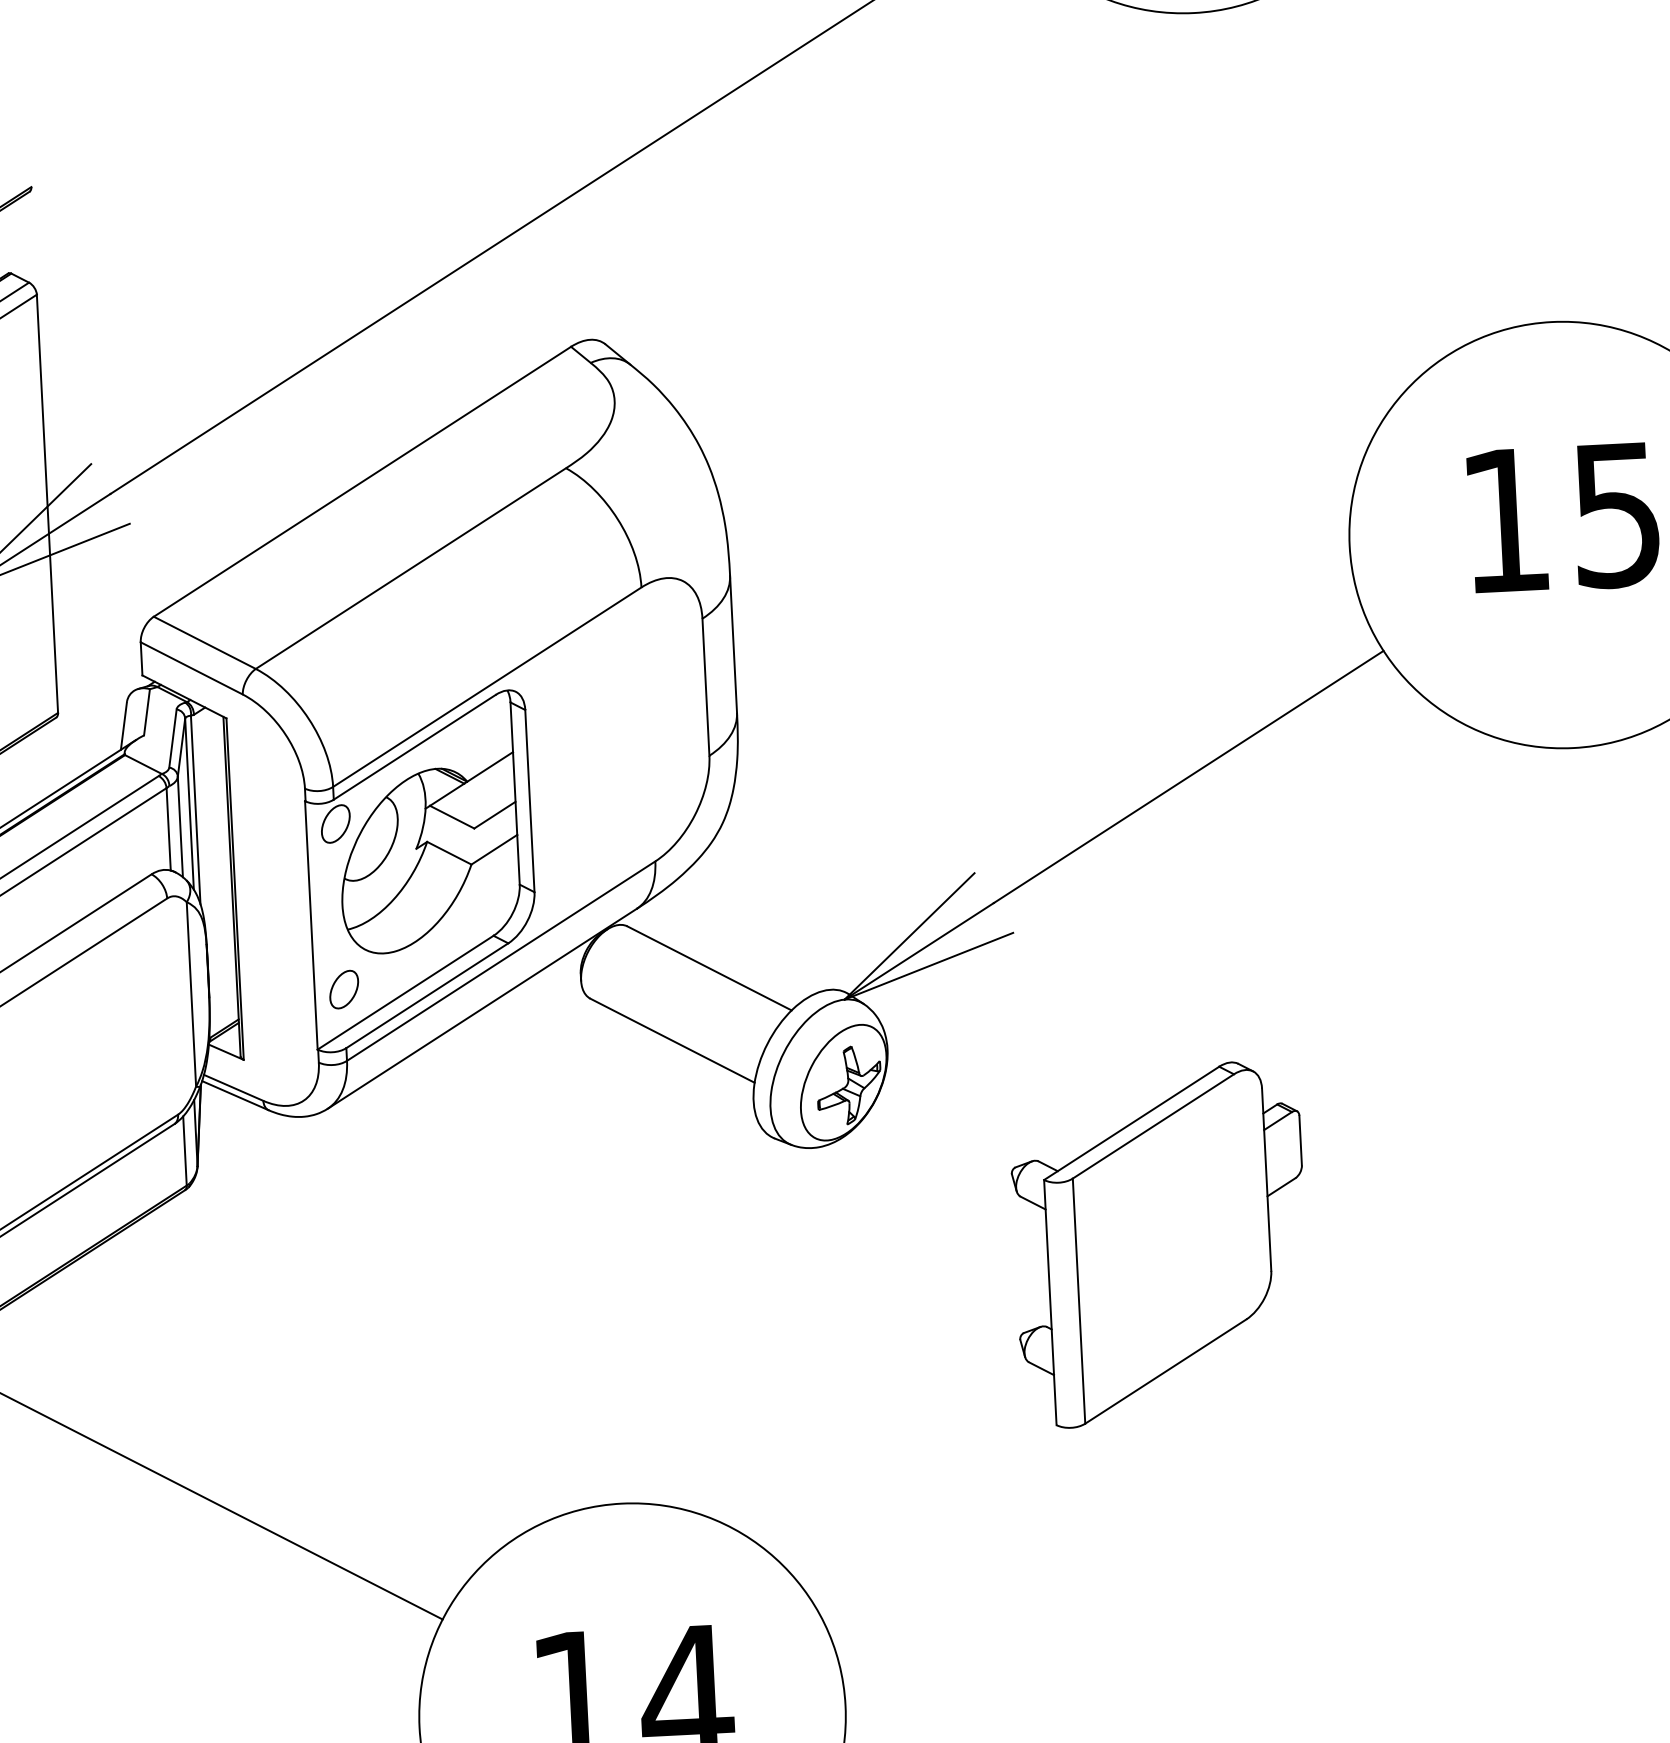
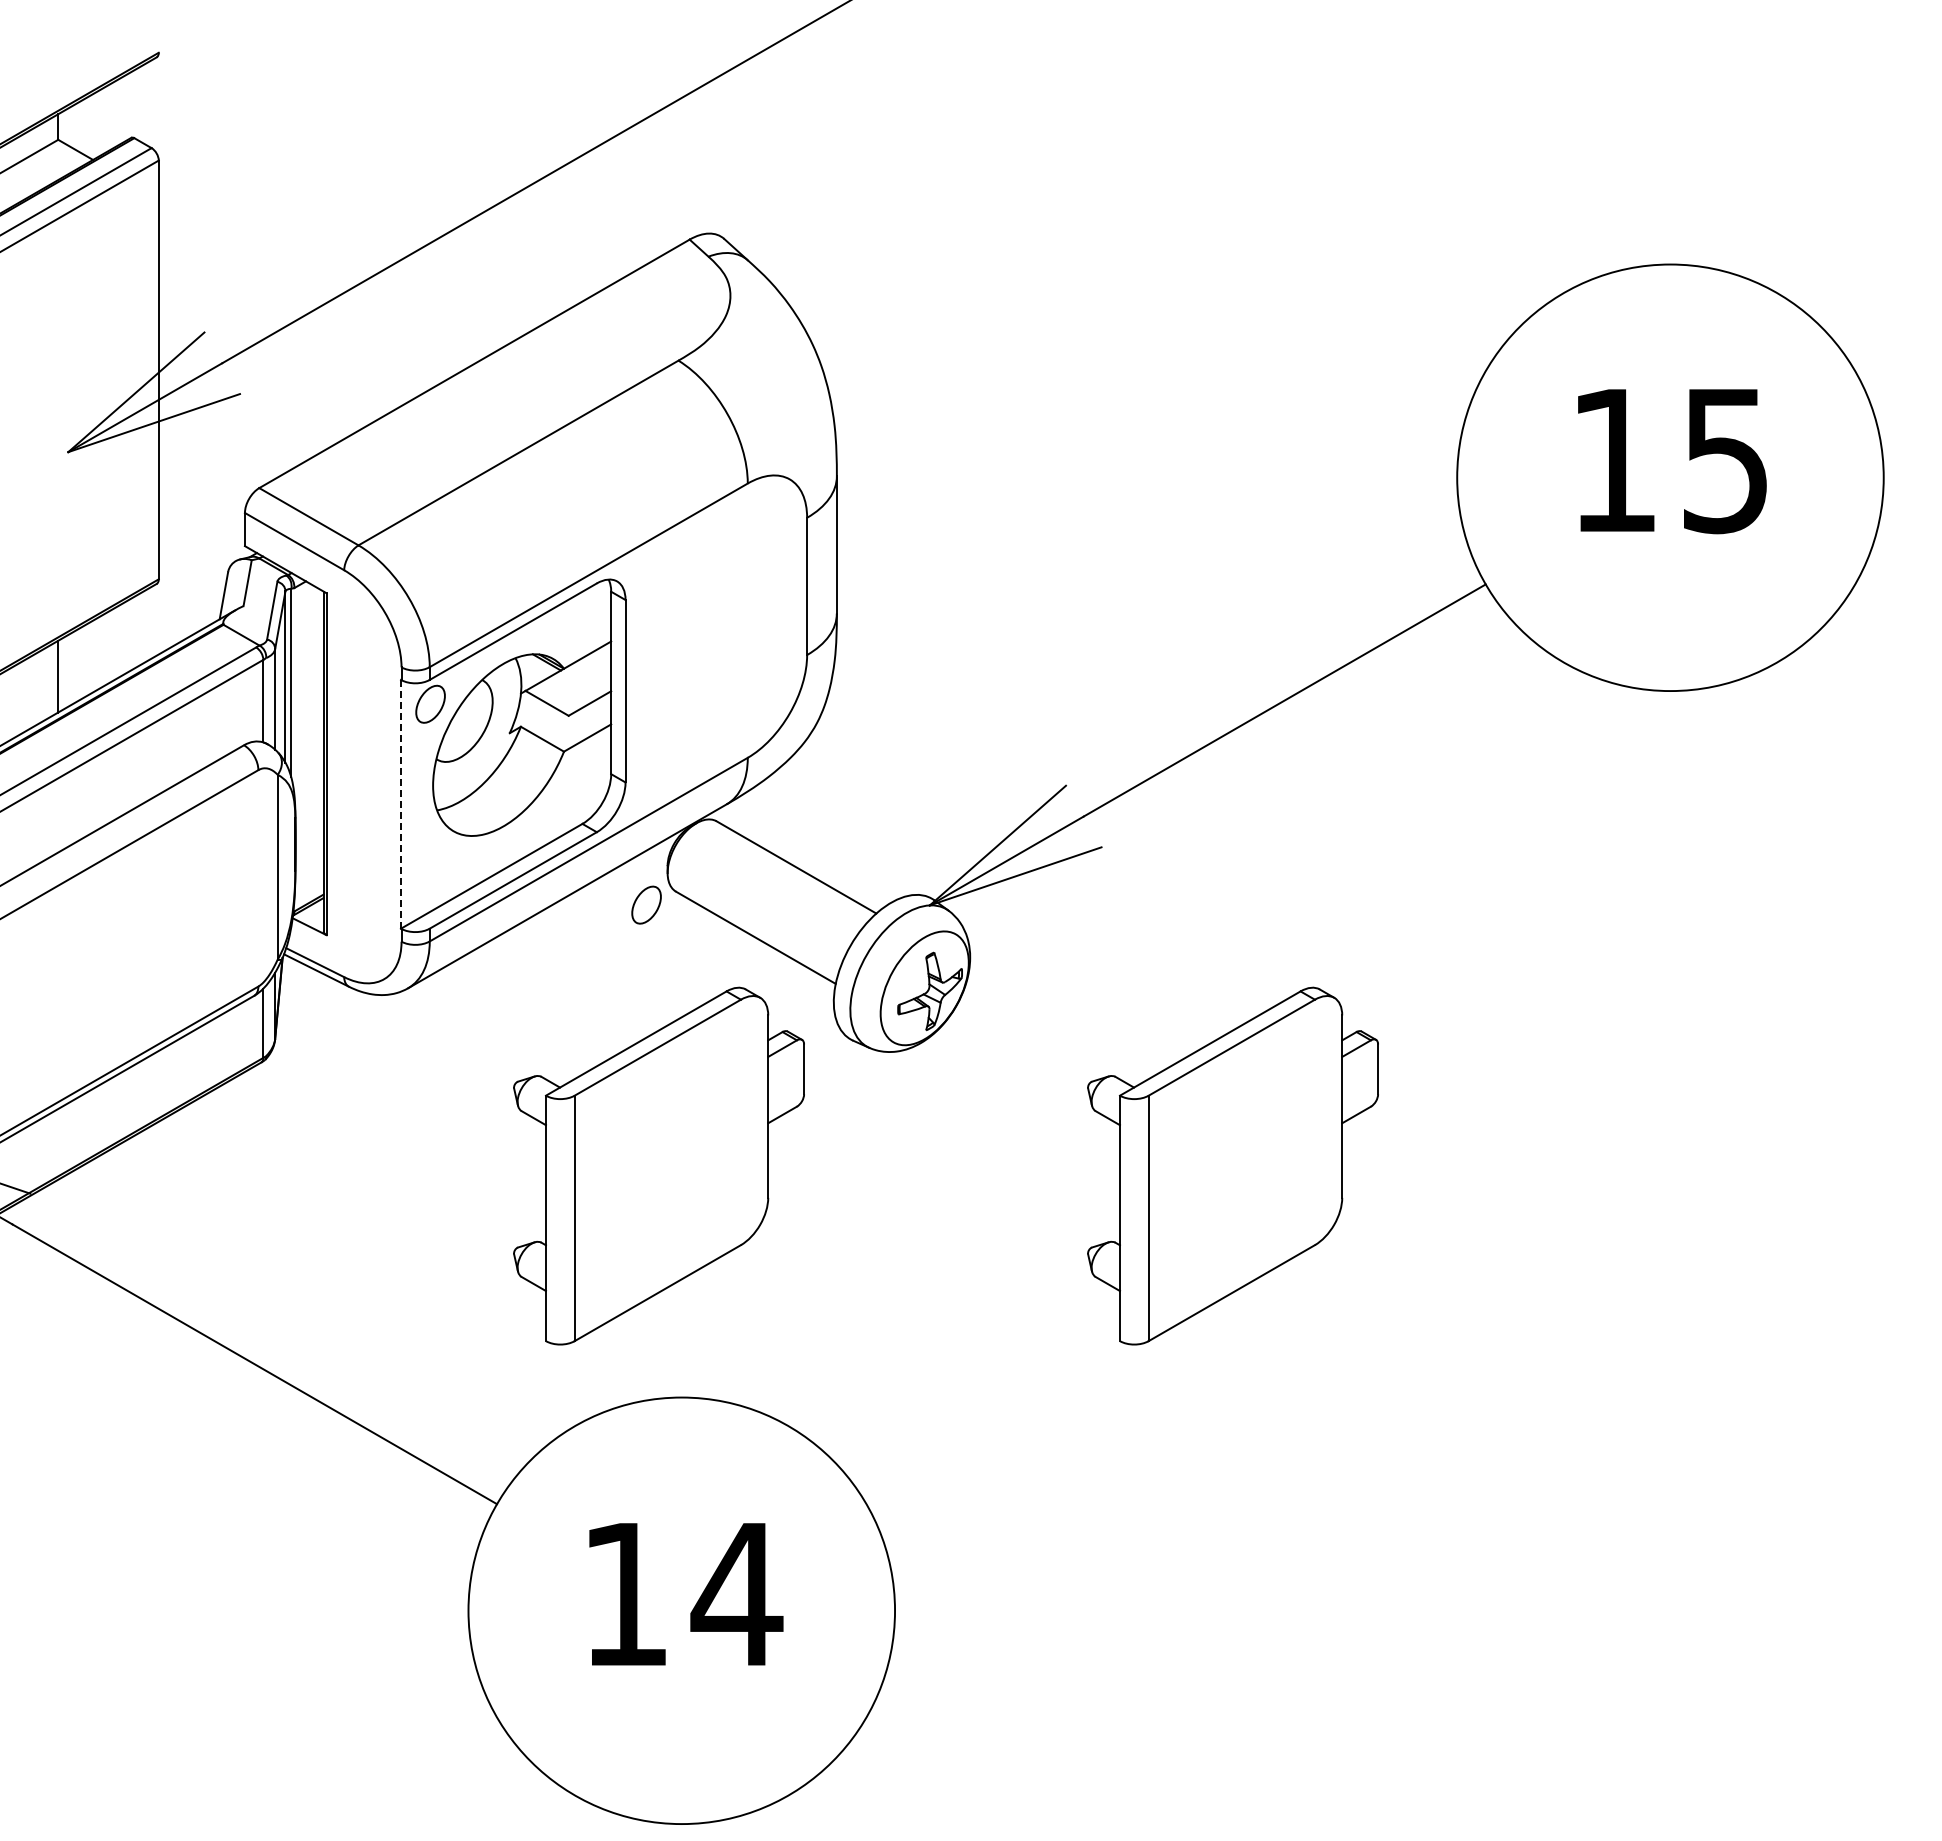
line: (311, 924) -> (401, 803), solid -> dashed
part: (344, 988) -> (646, 904), moved
part: (586, 1273) -> (658, 1165), added

